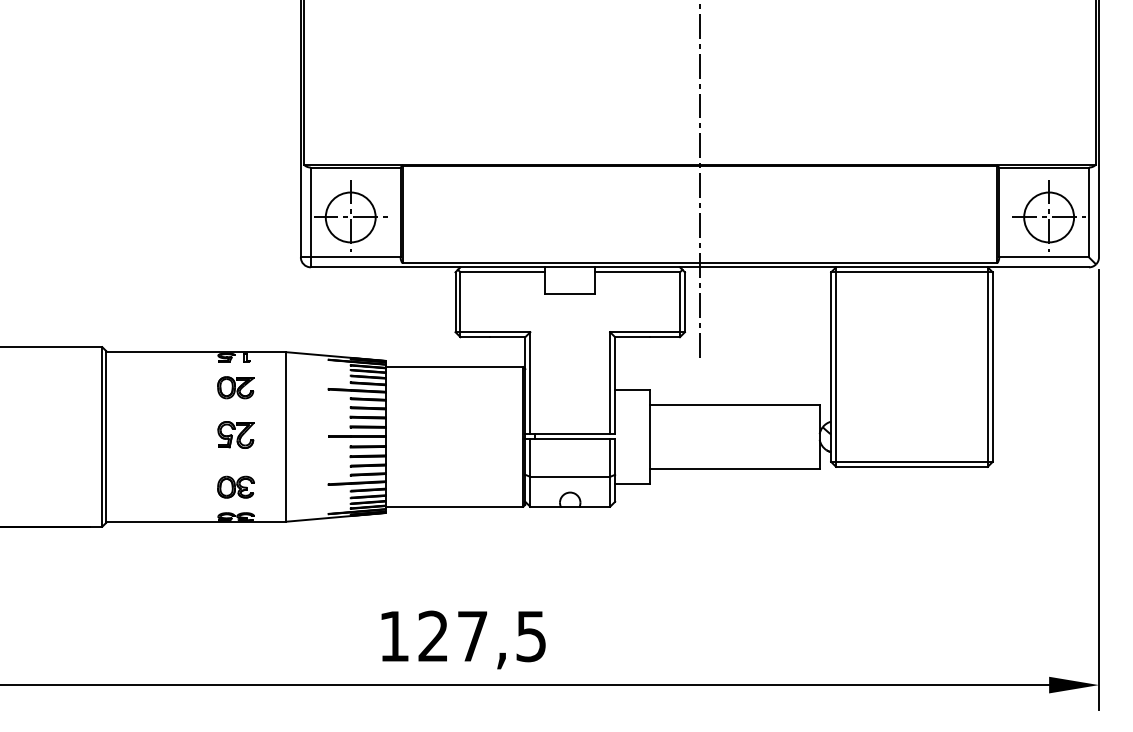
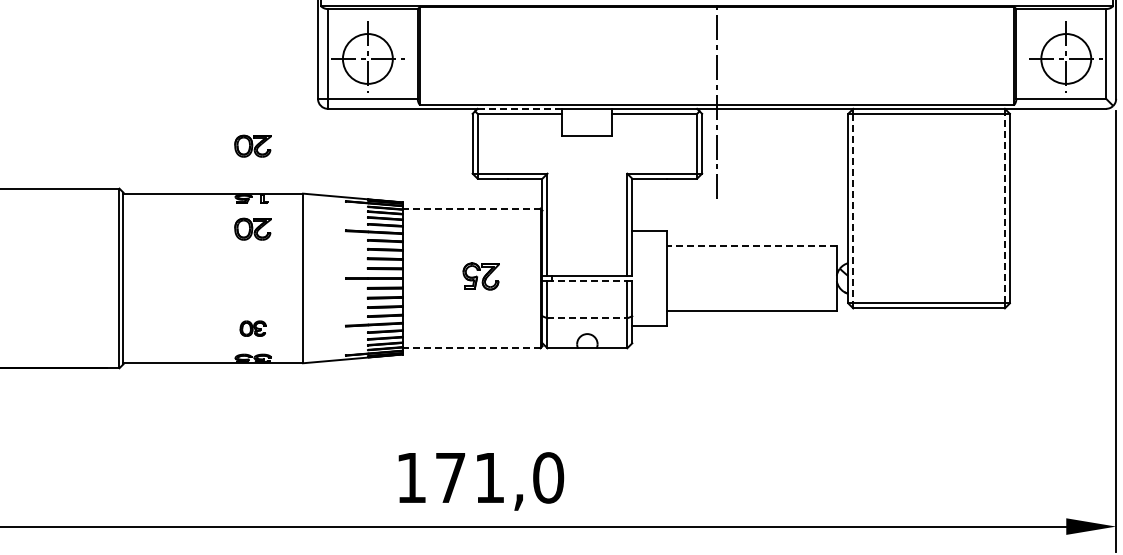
line: (503, 267) -> (520, 109), solid -> dashed
part: (235, 304) -> (252, 146), added
line: (454, 367) -> (471, 209), solid -> dashed
line: (836, 367) -> (853, 209), solid -> dashed
line: (987, 367) -> (1004, 209), solid -> dashed
line: (734, 404) -> (751, 246), solid -> dashed
part: (235, 434) -> (480, 276), moved
line: (570, 439) -> (587, 281), solid -> dashed
line: (570, 476) -> (587, 318), solid -> dashed
part: (235, 486) -> (252, 328), size x0.7
line: (454, 506) -> (471, 348), solid -> dashed
text: (482, 636) -> (499, 478), 127,5 -> 171,0

